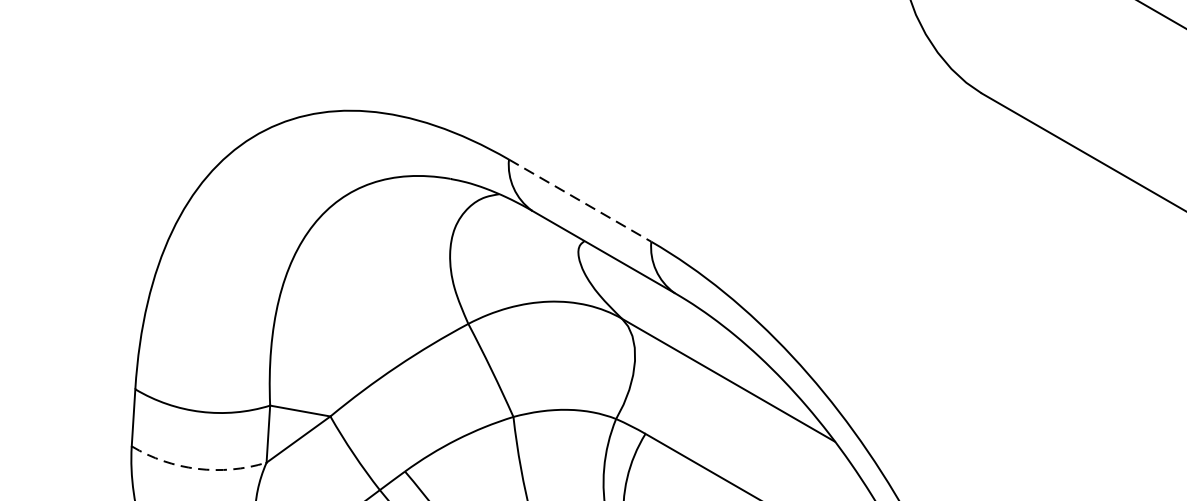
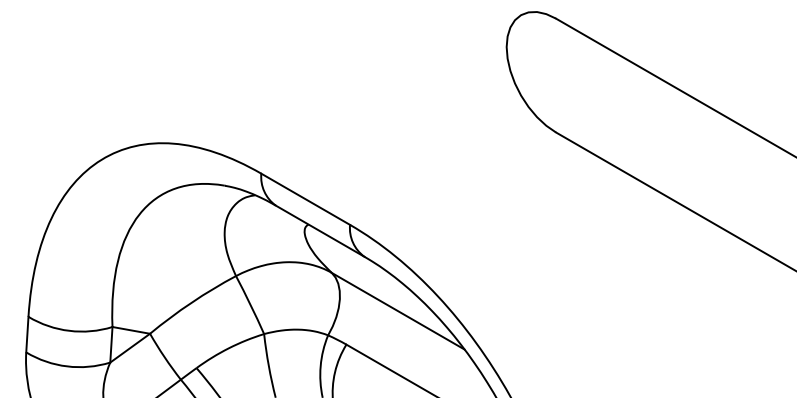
line: (581, 201) -> (306, 199), dashed -> solid
arc: (197, 468) -> (67, 366), dashed -> solid

